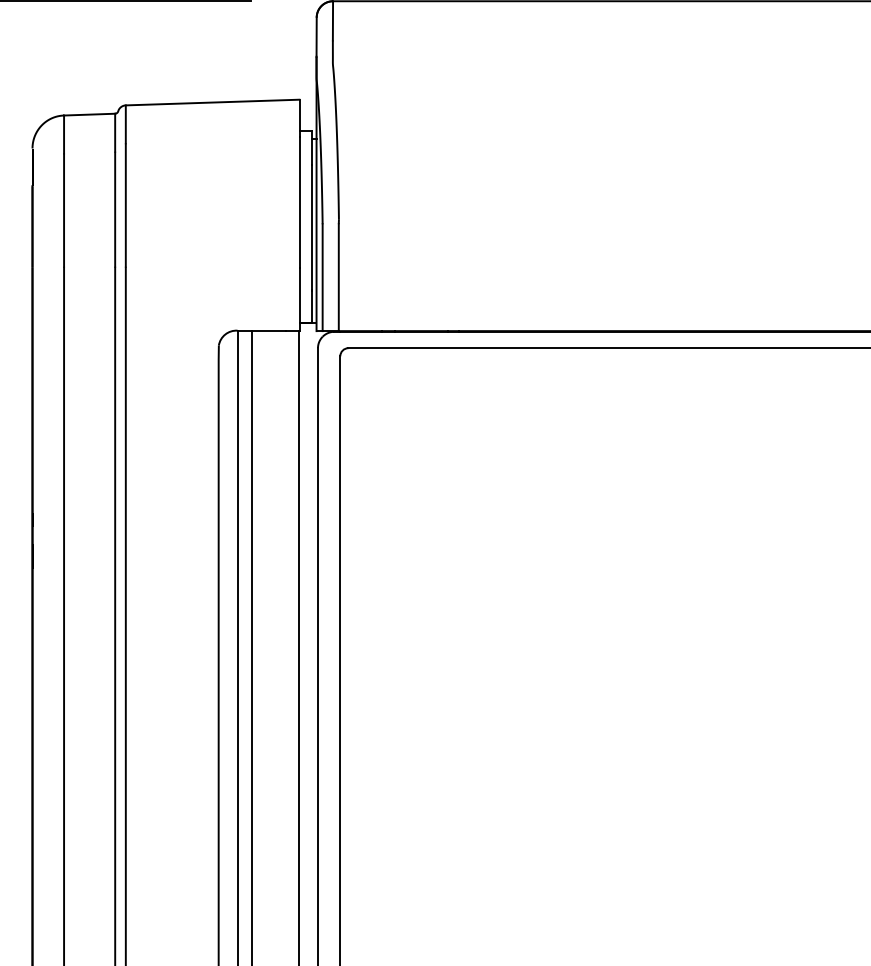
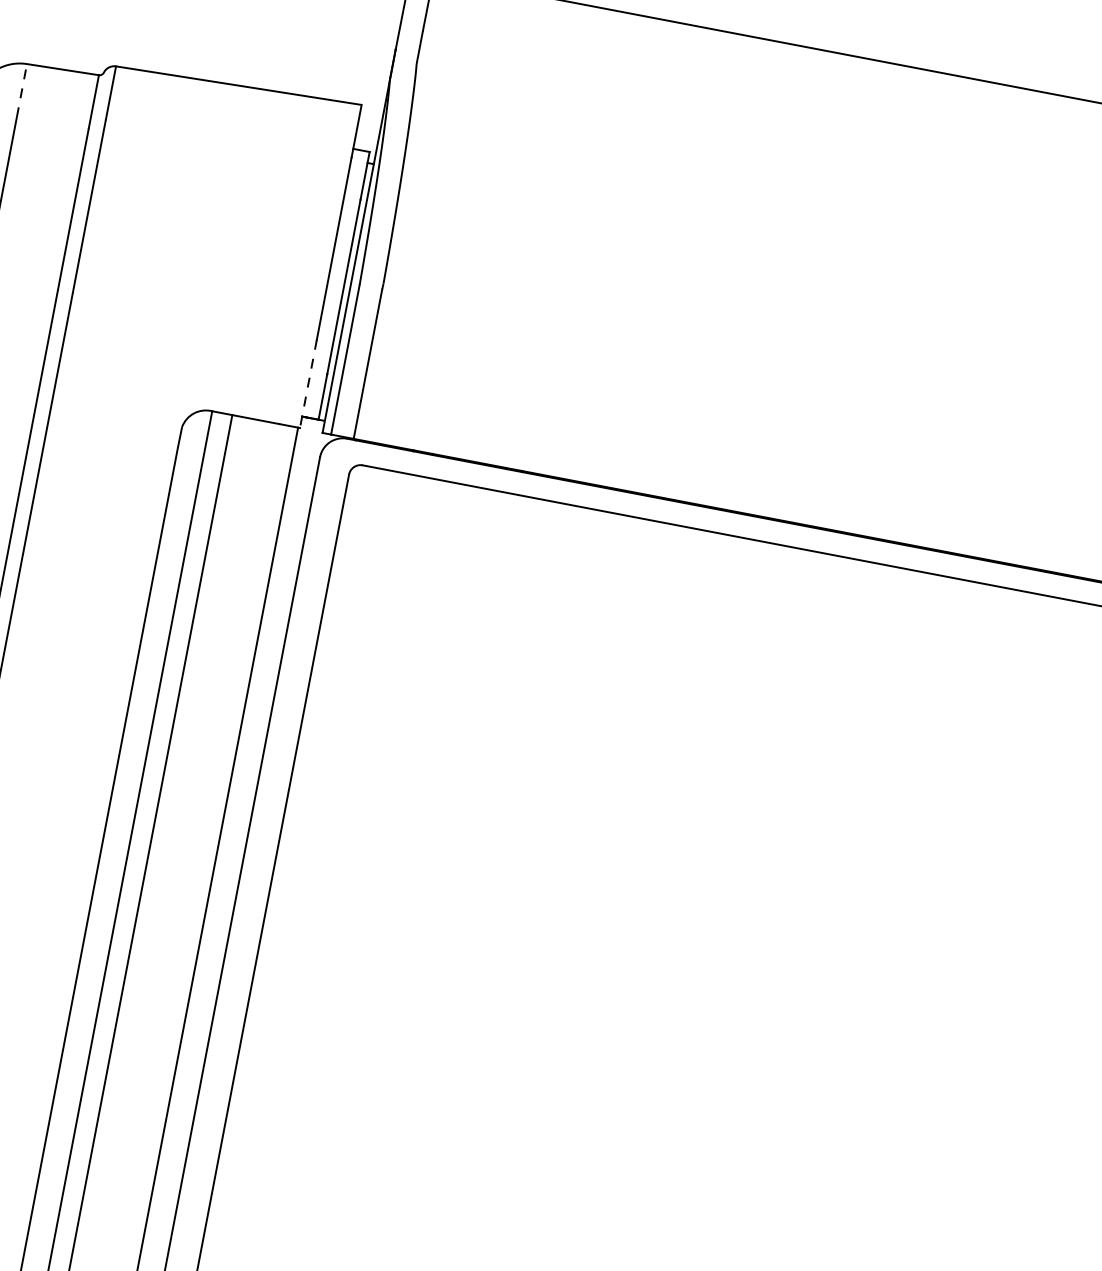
line: (64, 134) -> (22, 90), solid -> dashed
line: (300, 299) -> (308, 384), solid -> dashed

